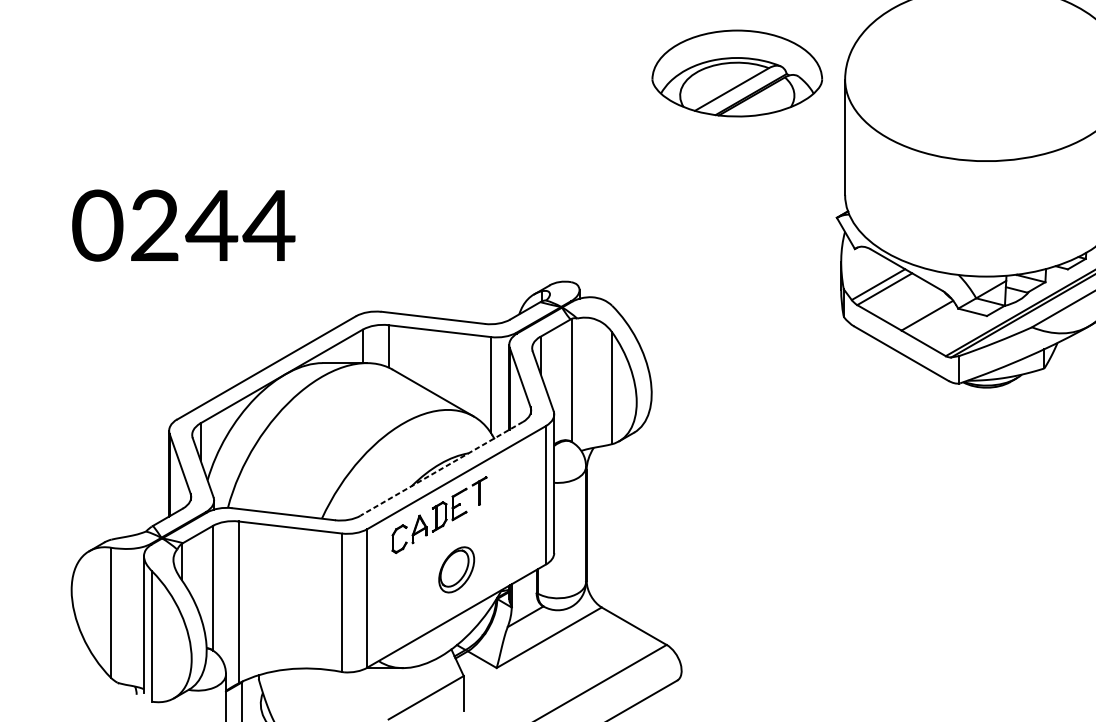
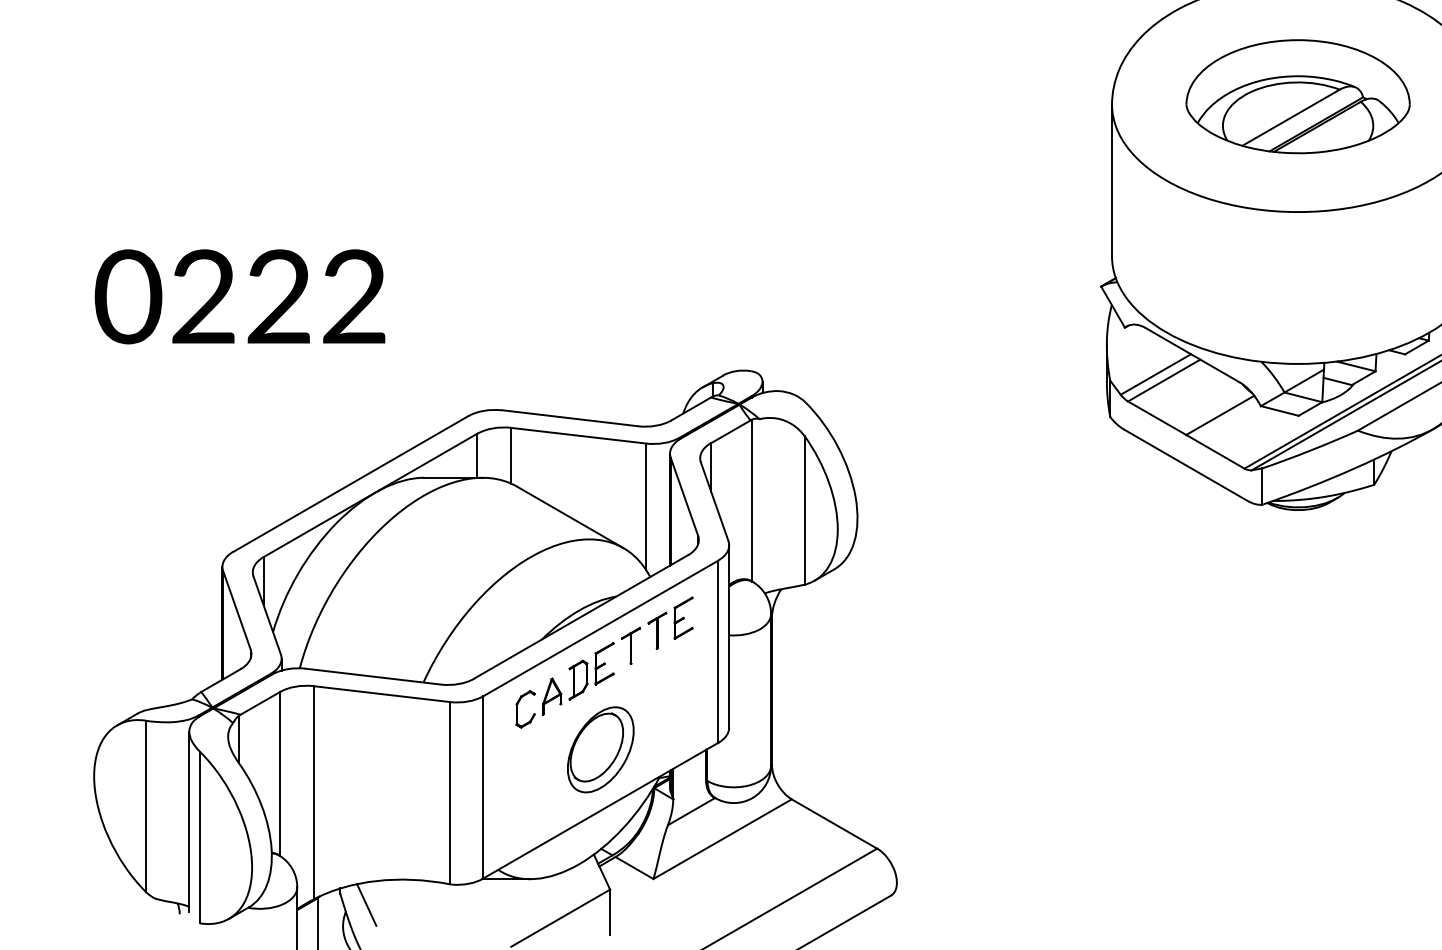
part: (736, 73) -> (1297, 96), moved
text: (239, 225) -> (315, 296), 0244 -> 0222
line: (441, 469) -> (580, 617), dashed -> solid
part: (509, 473) -> (670, 622), added
part: (456, 569) -> (600, 749), size x1.43
line: (278, 687) -> (366, 904), added

